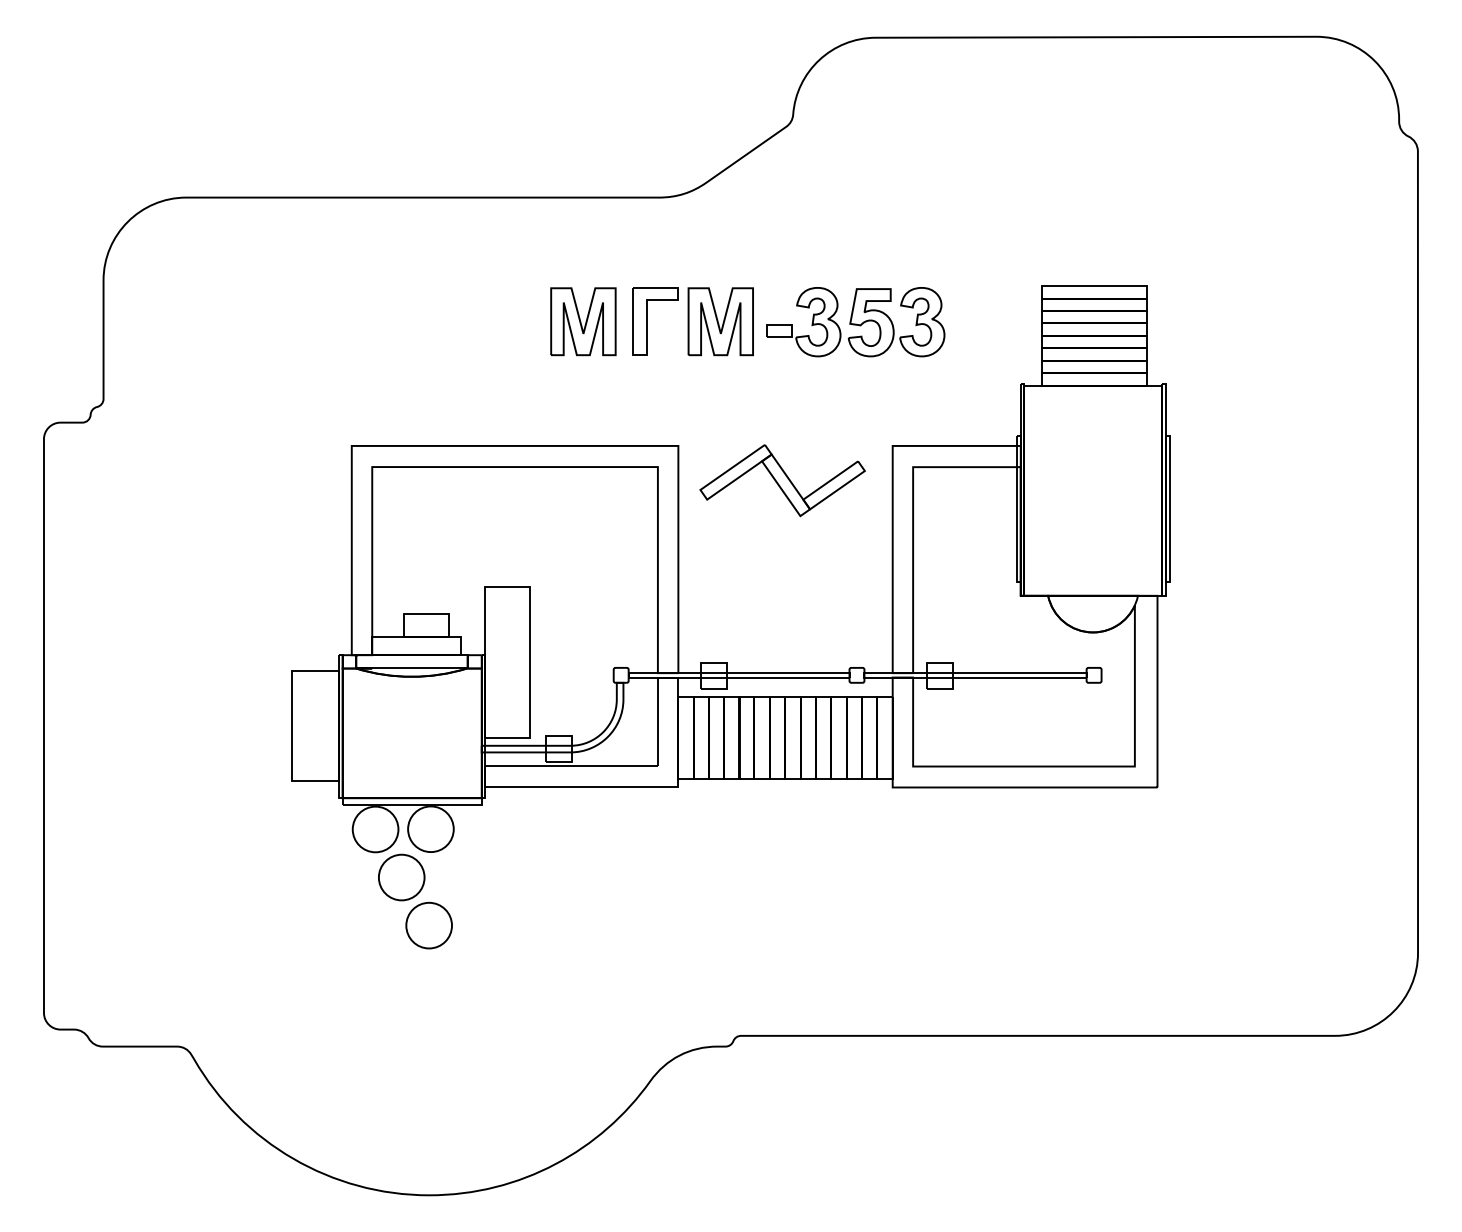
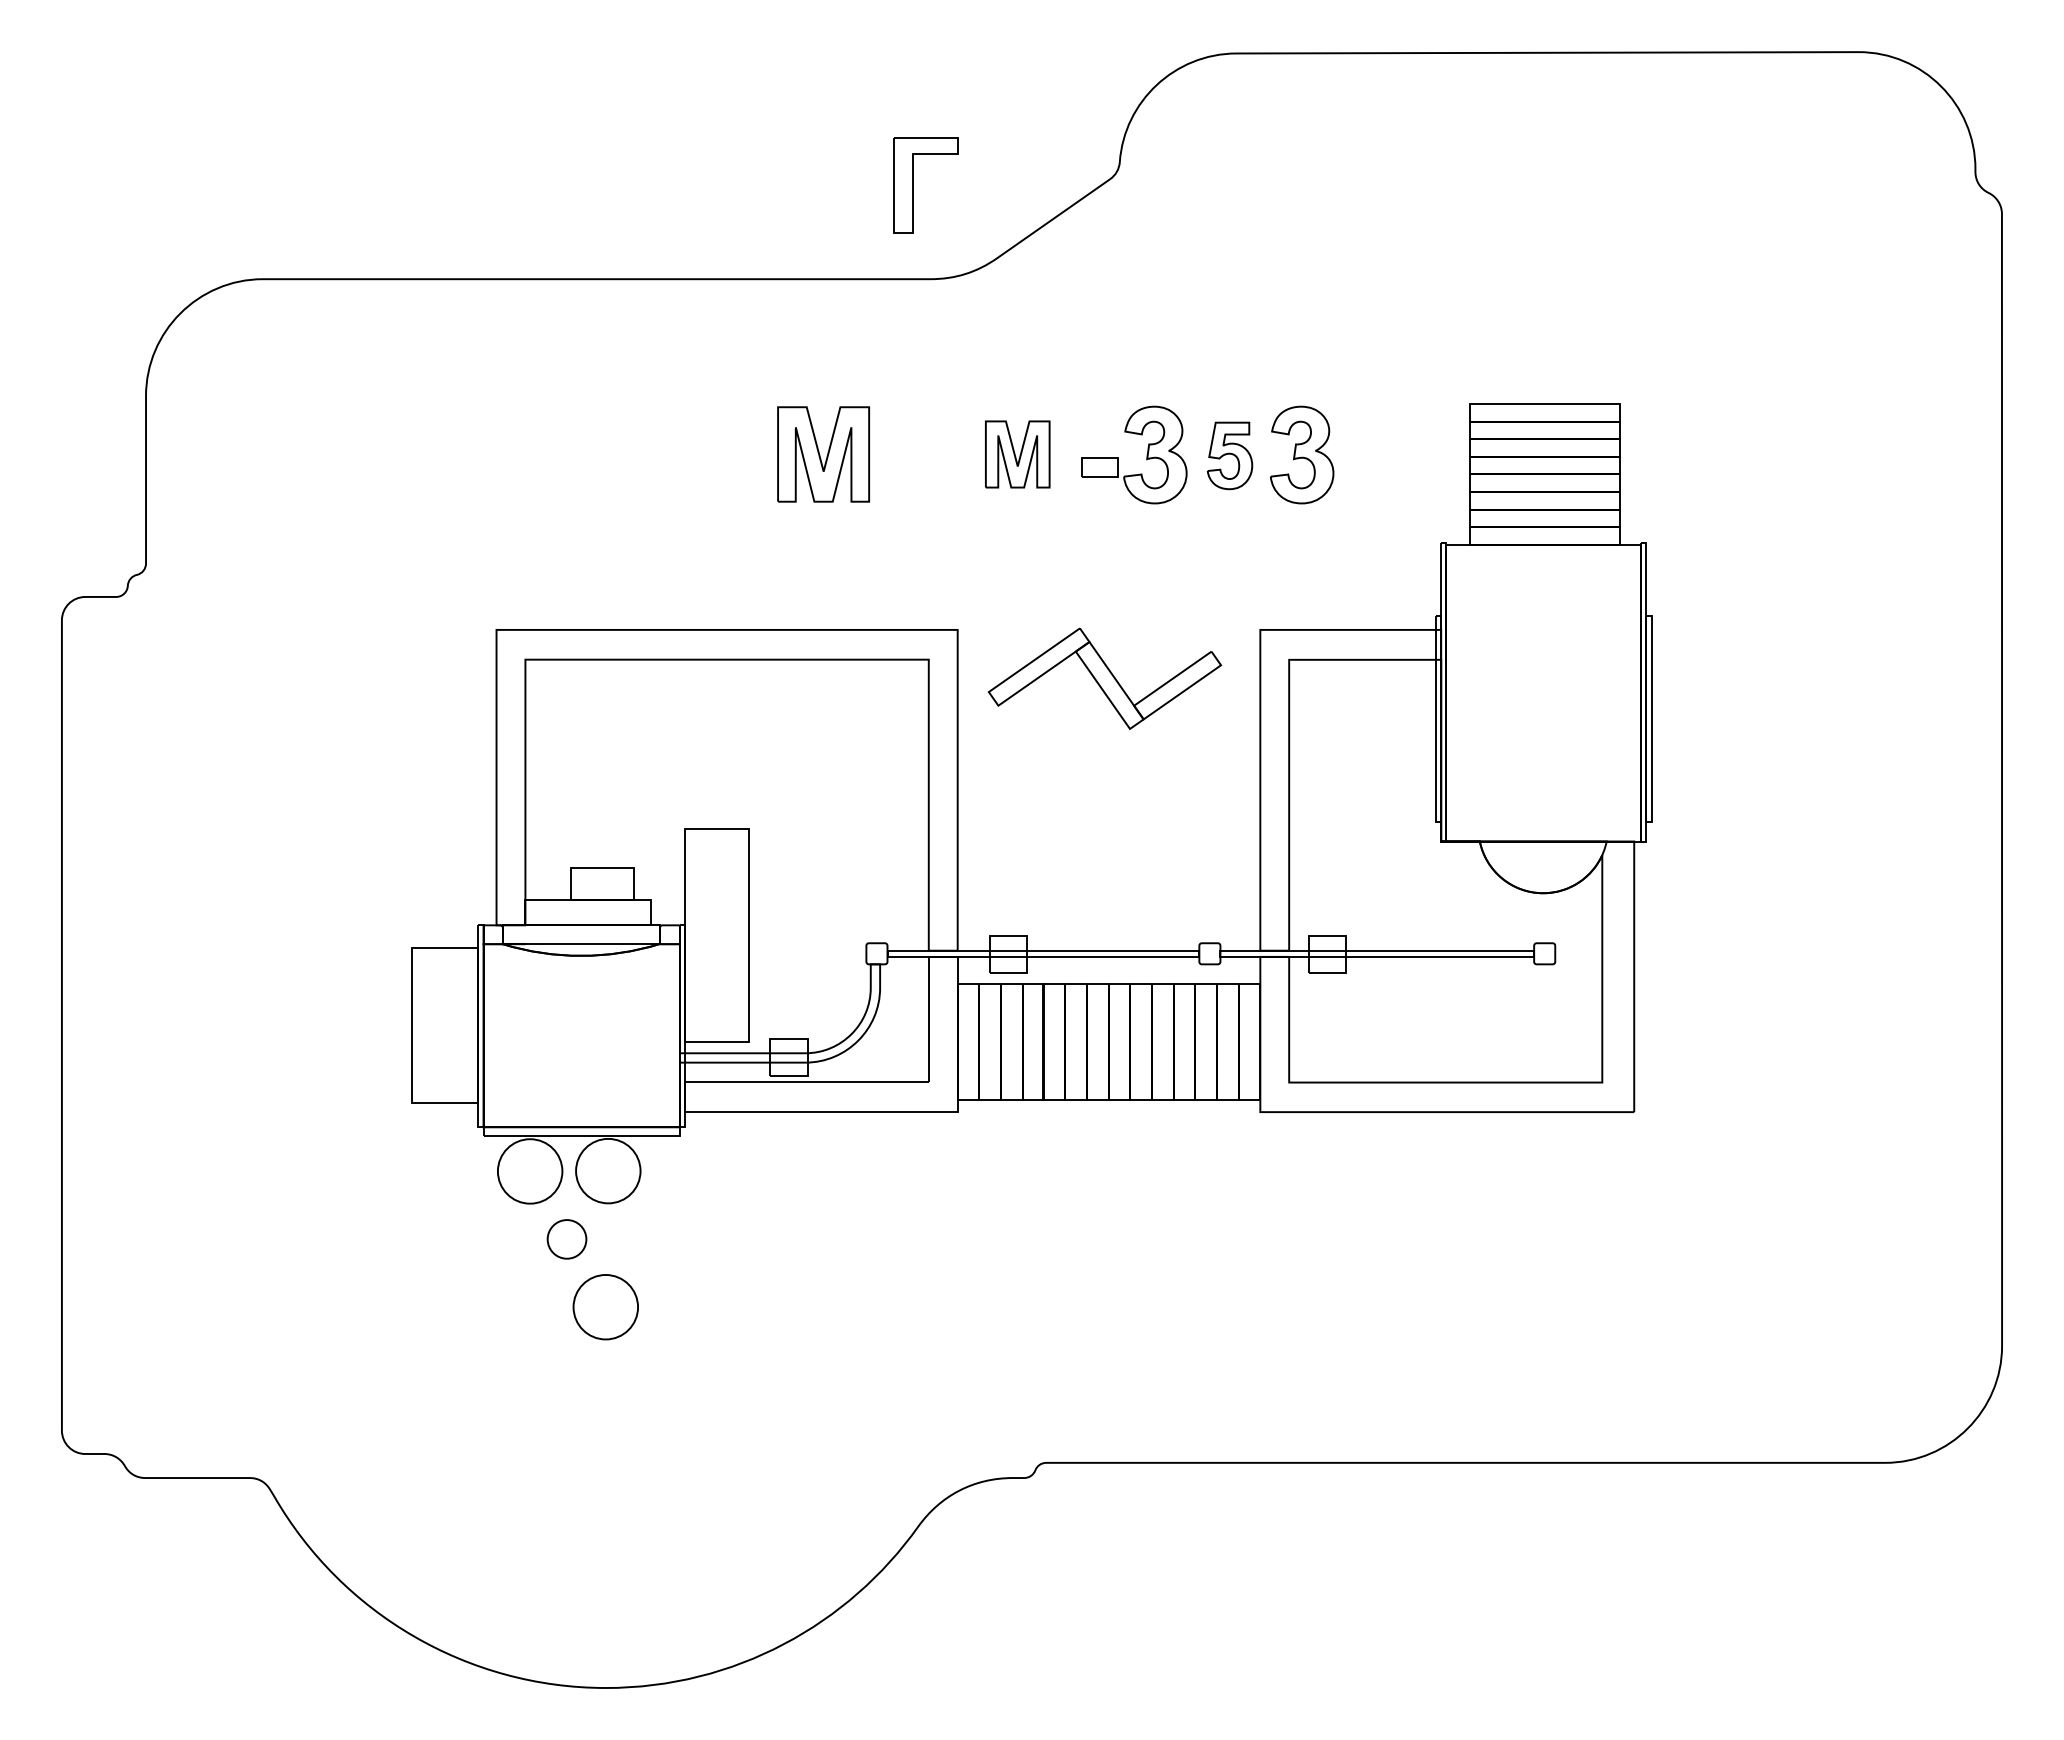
part: (647, 321) -> (913, 185), moved
part: (720, 321) -> (1017, 454), size x0.7
part: (870, 322) -> (1229, 455), size x0.7
part: (401, 877) -> (566, 1239), size x0.6

